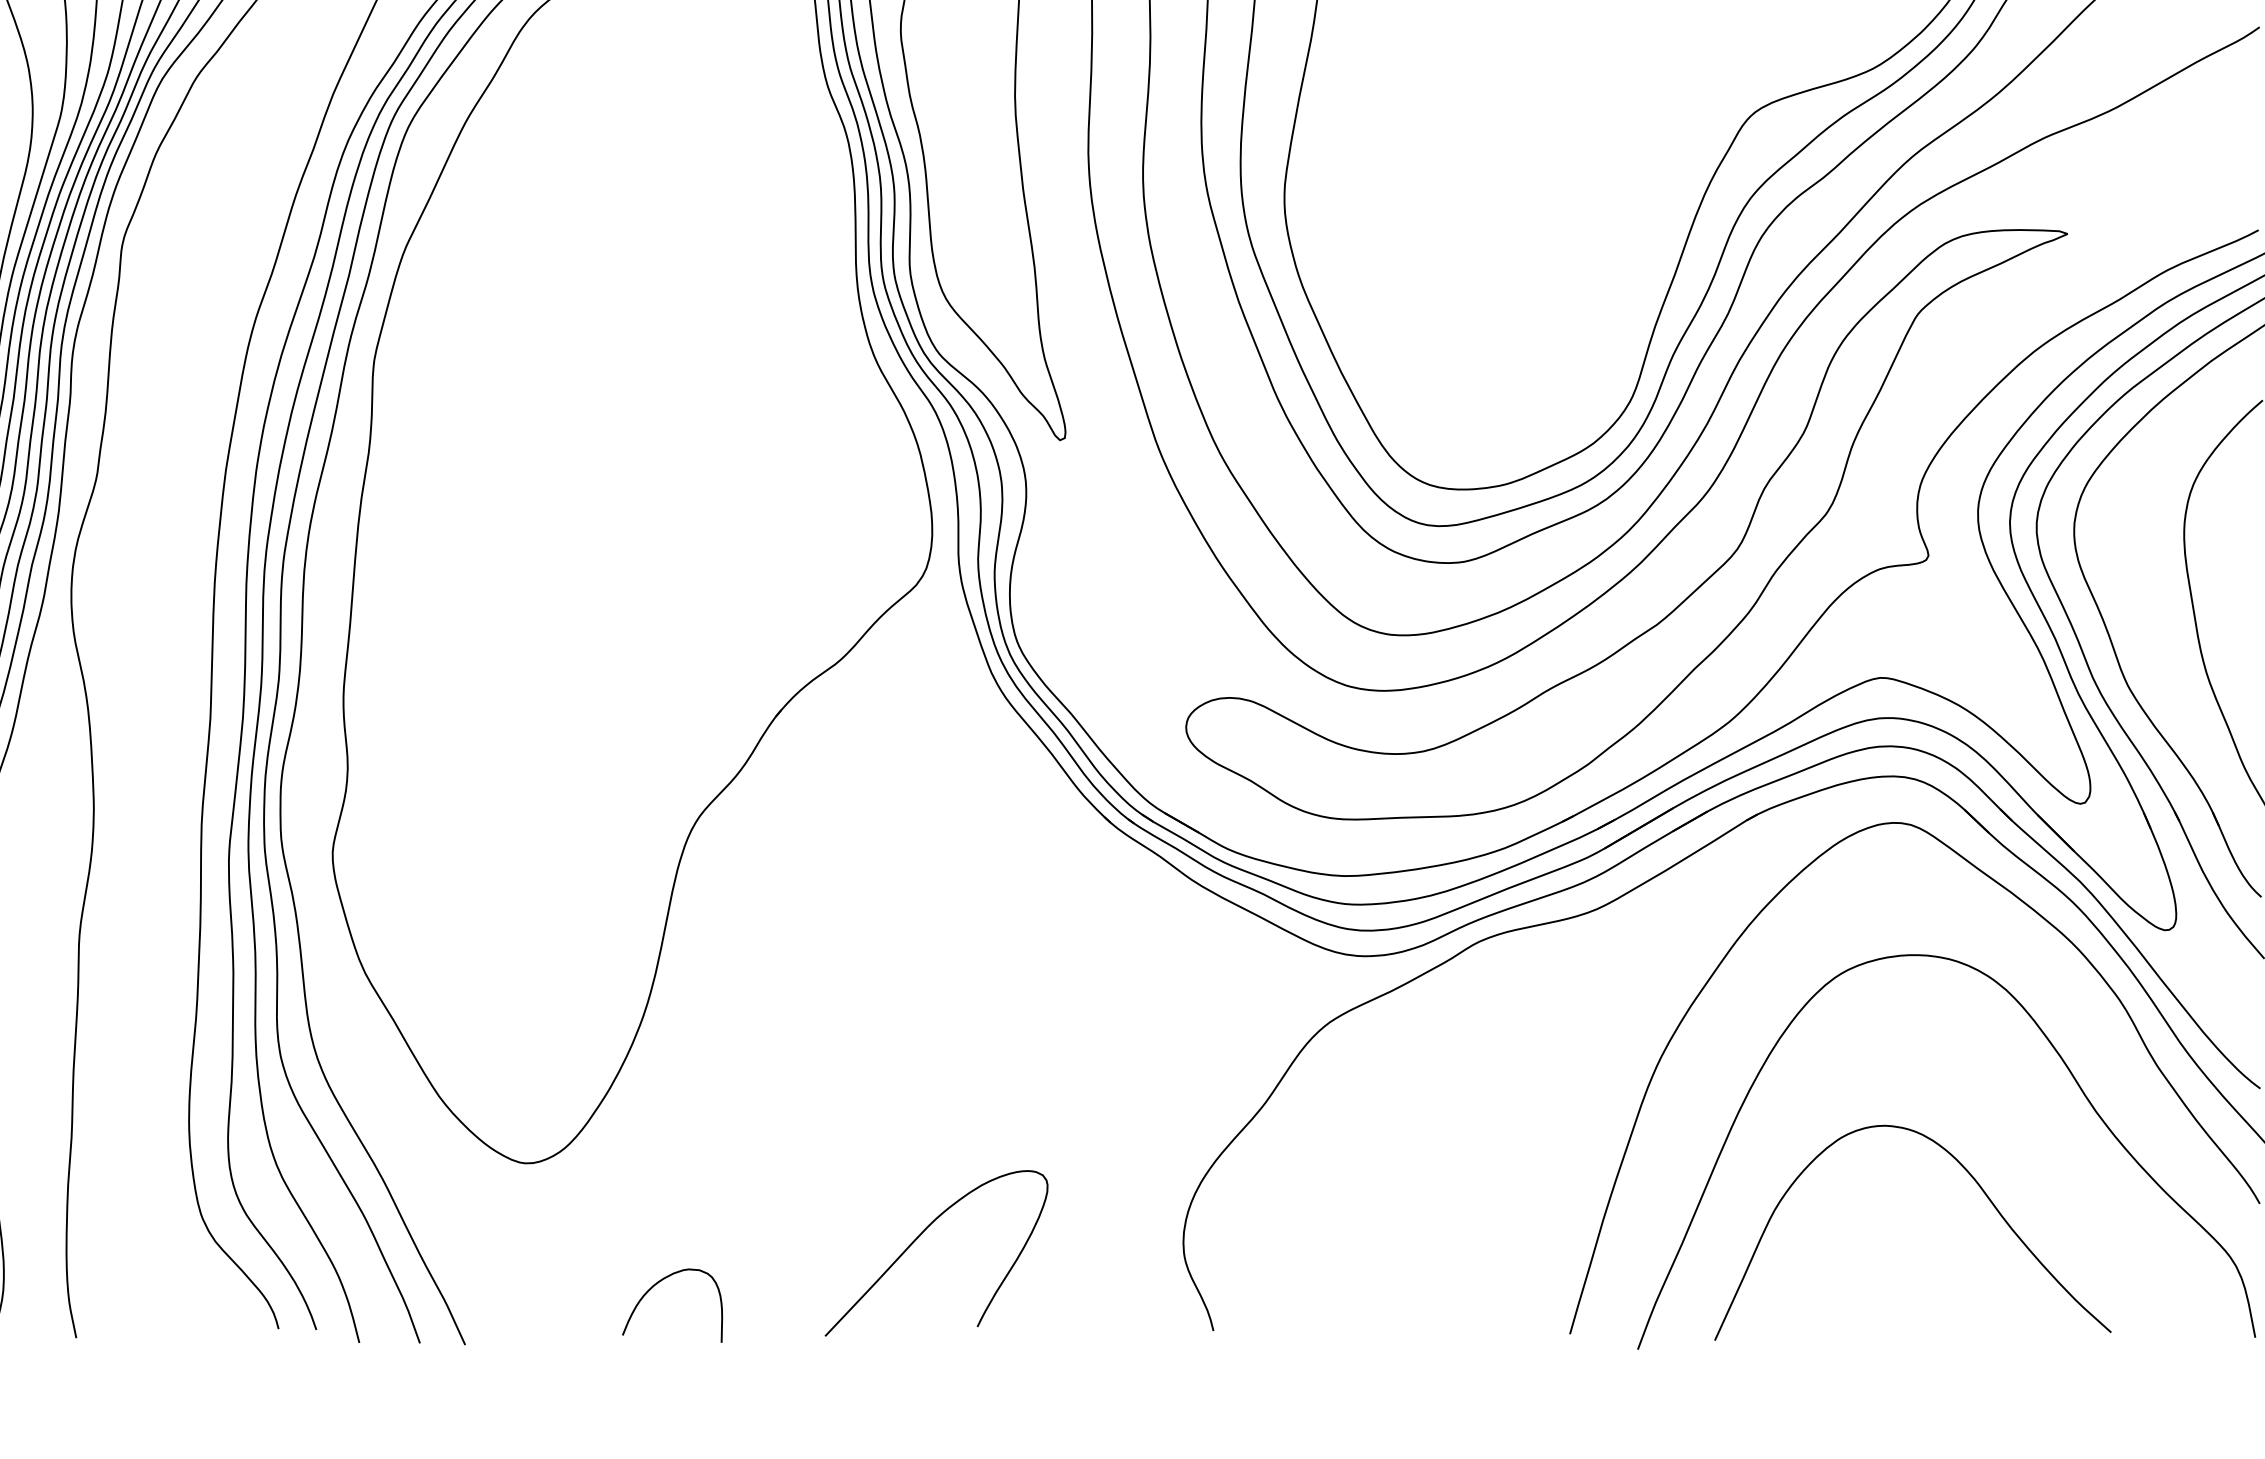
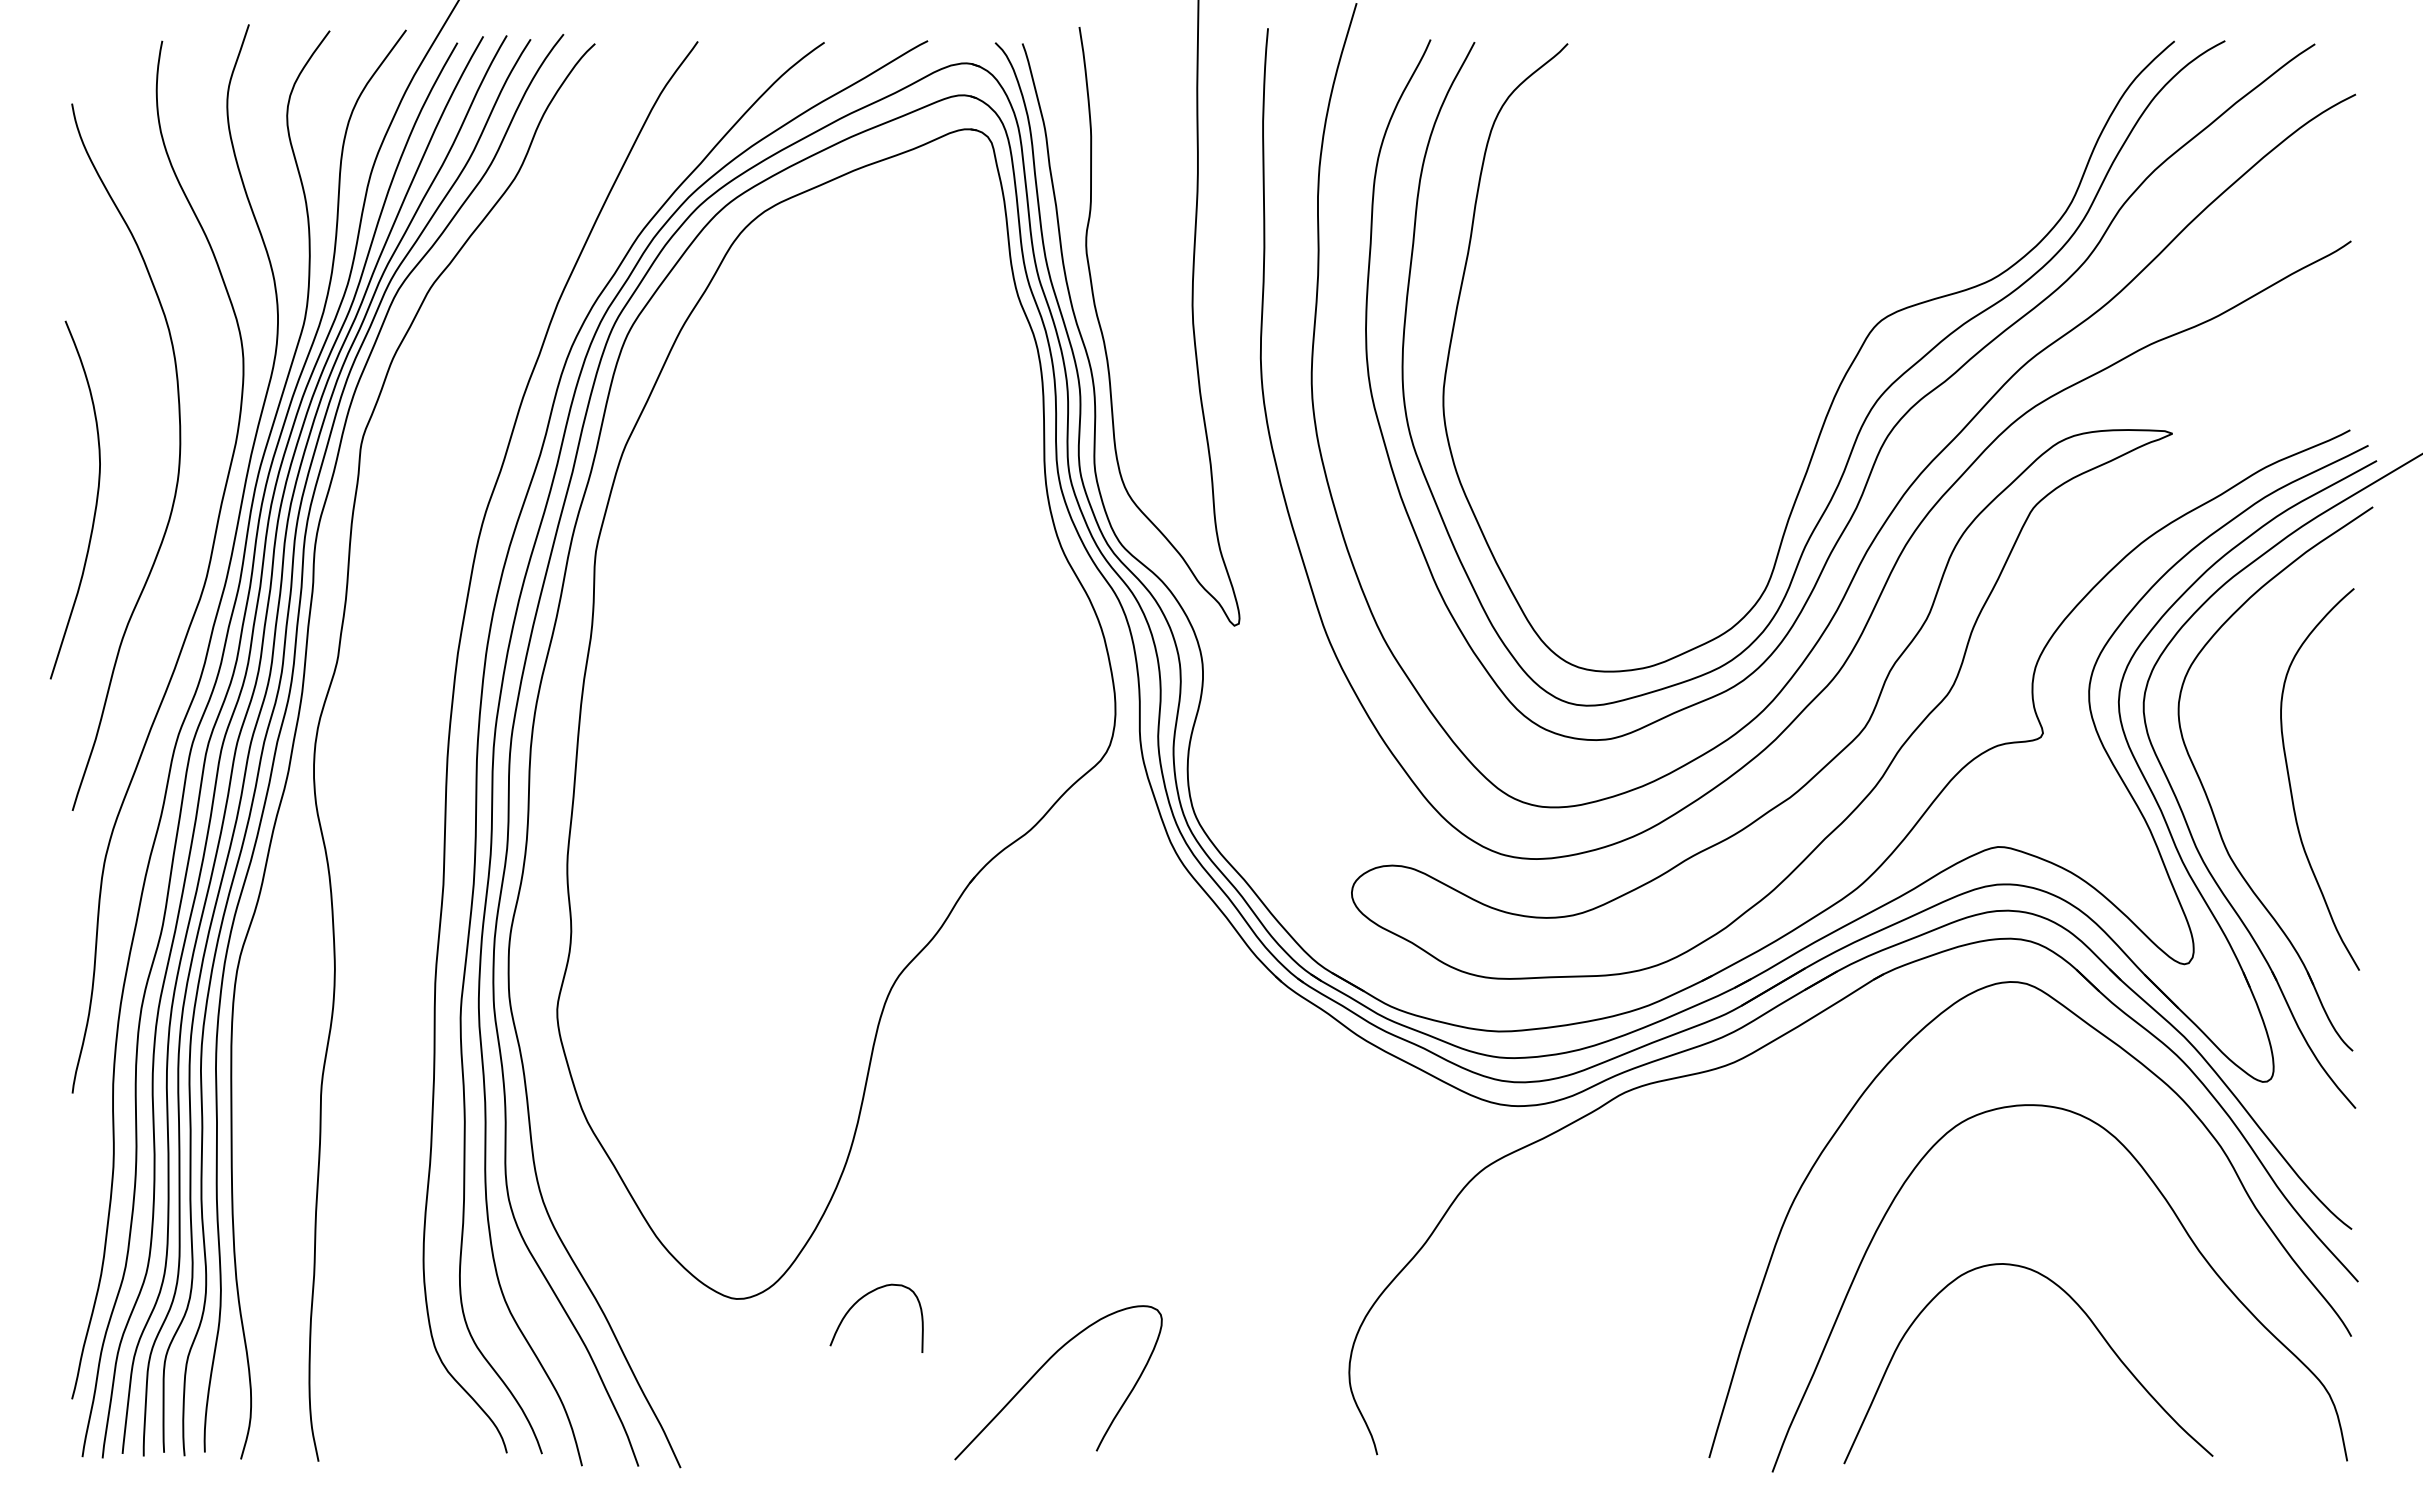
curve: (920, 1235) -> (1043, 1366), moved
curve: (659, 1283) -> (864, 1297), moved

